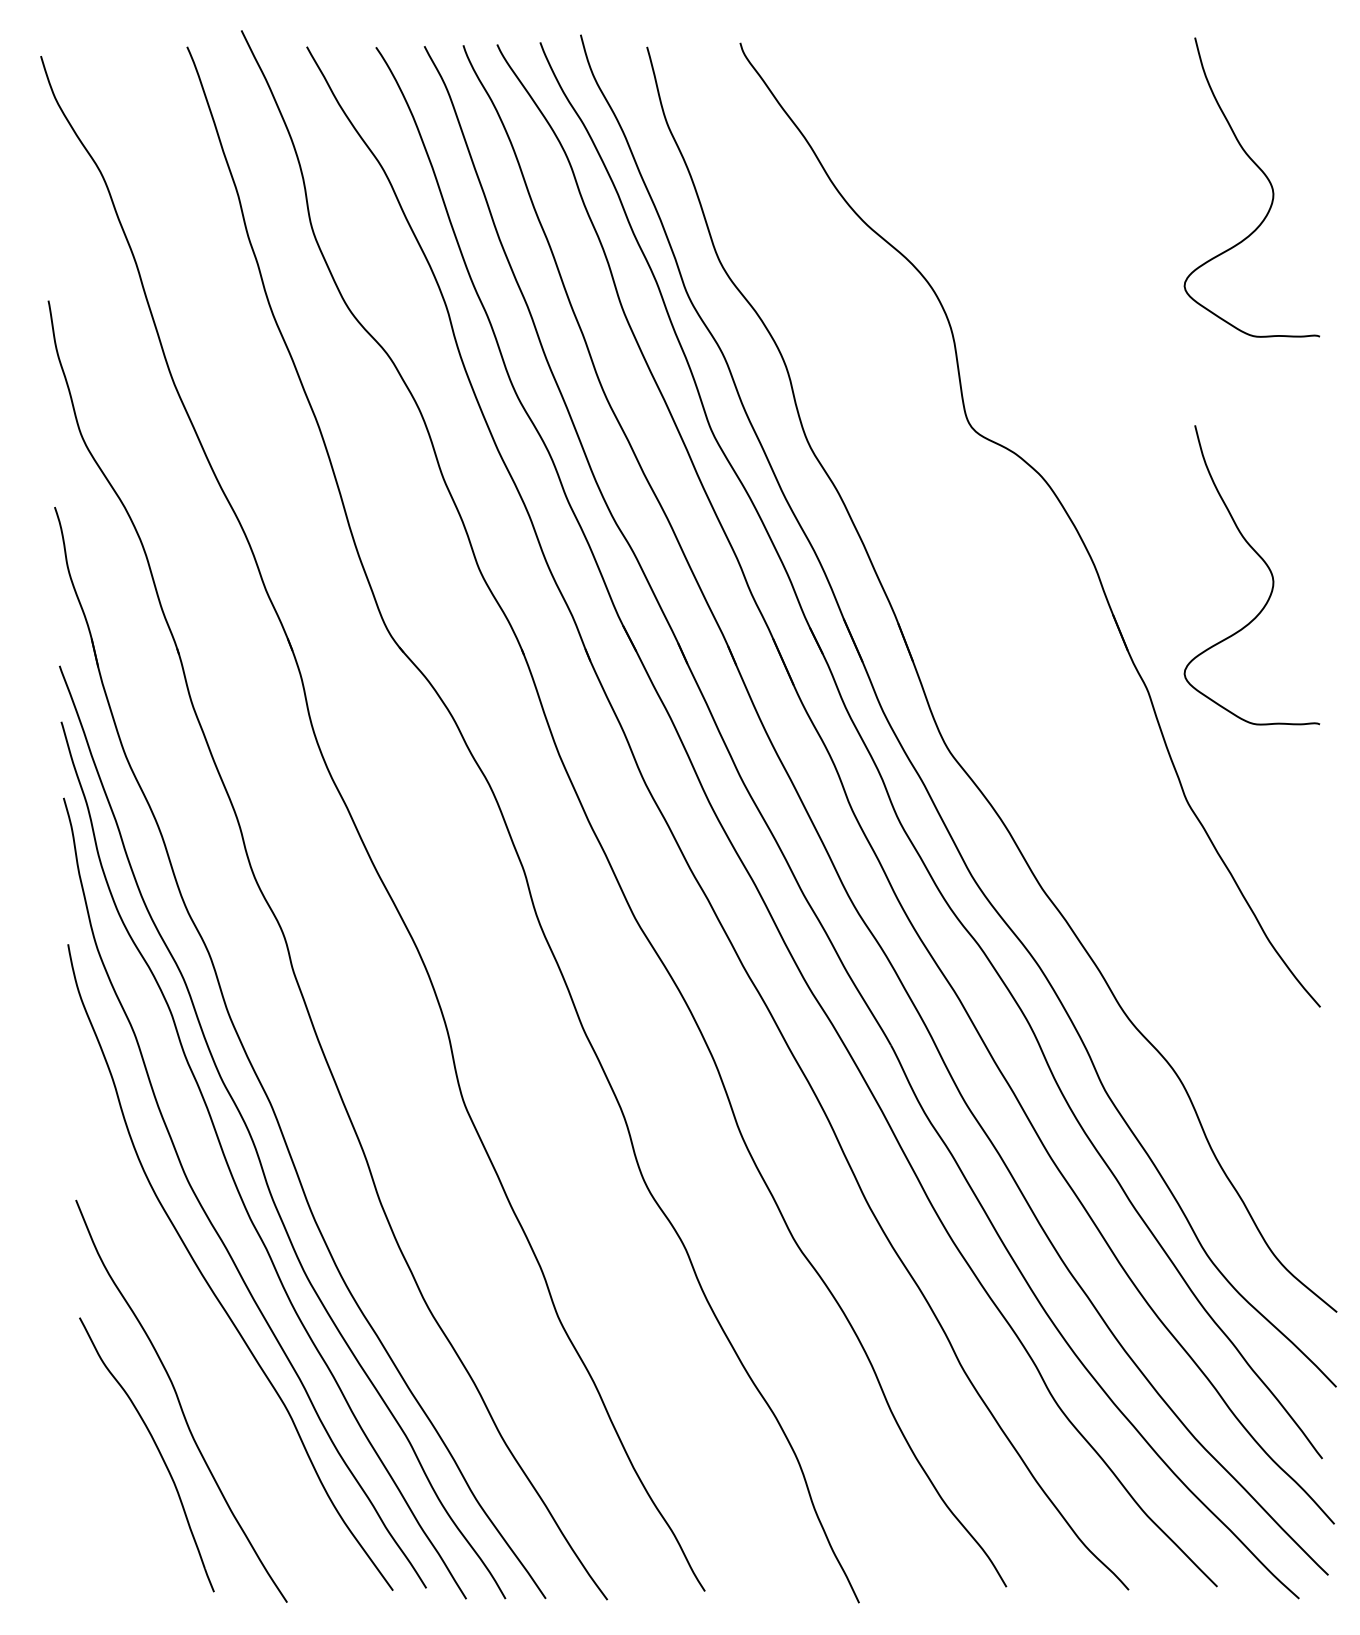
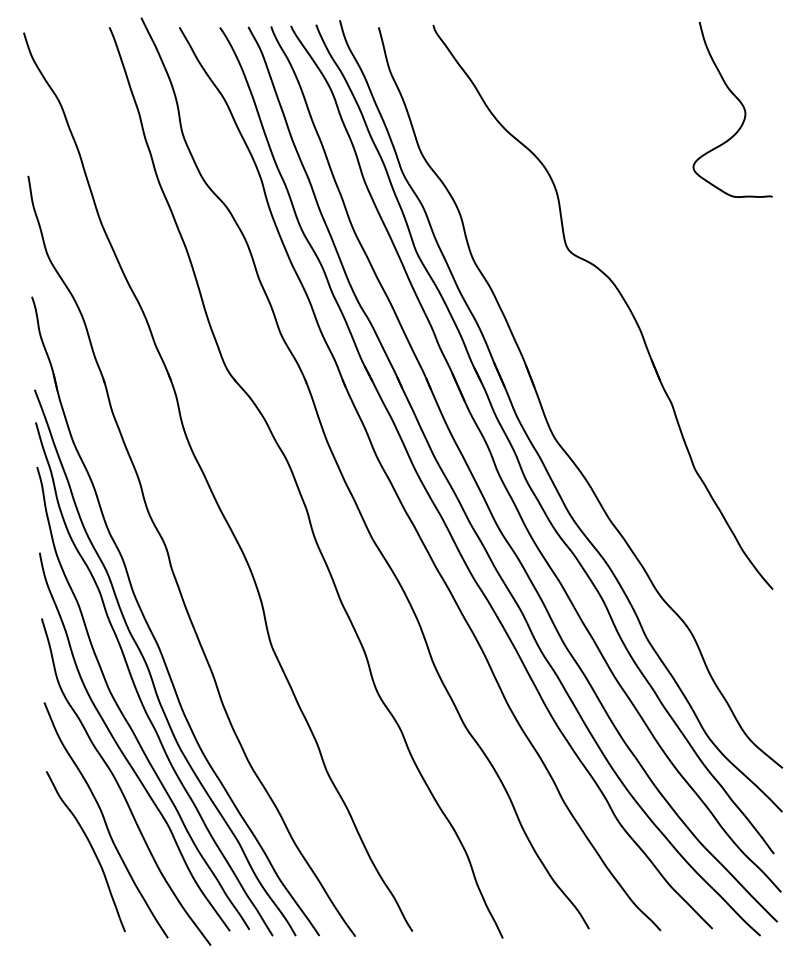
curve: (1266, 568) -> (741, 332), removed
curve: (204, 1340) -> (119, 784), added

